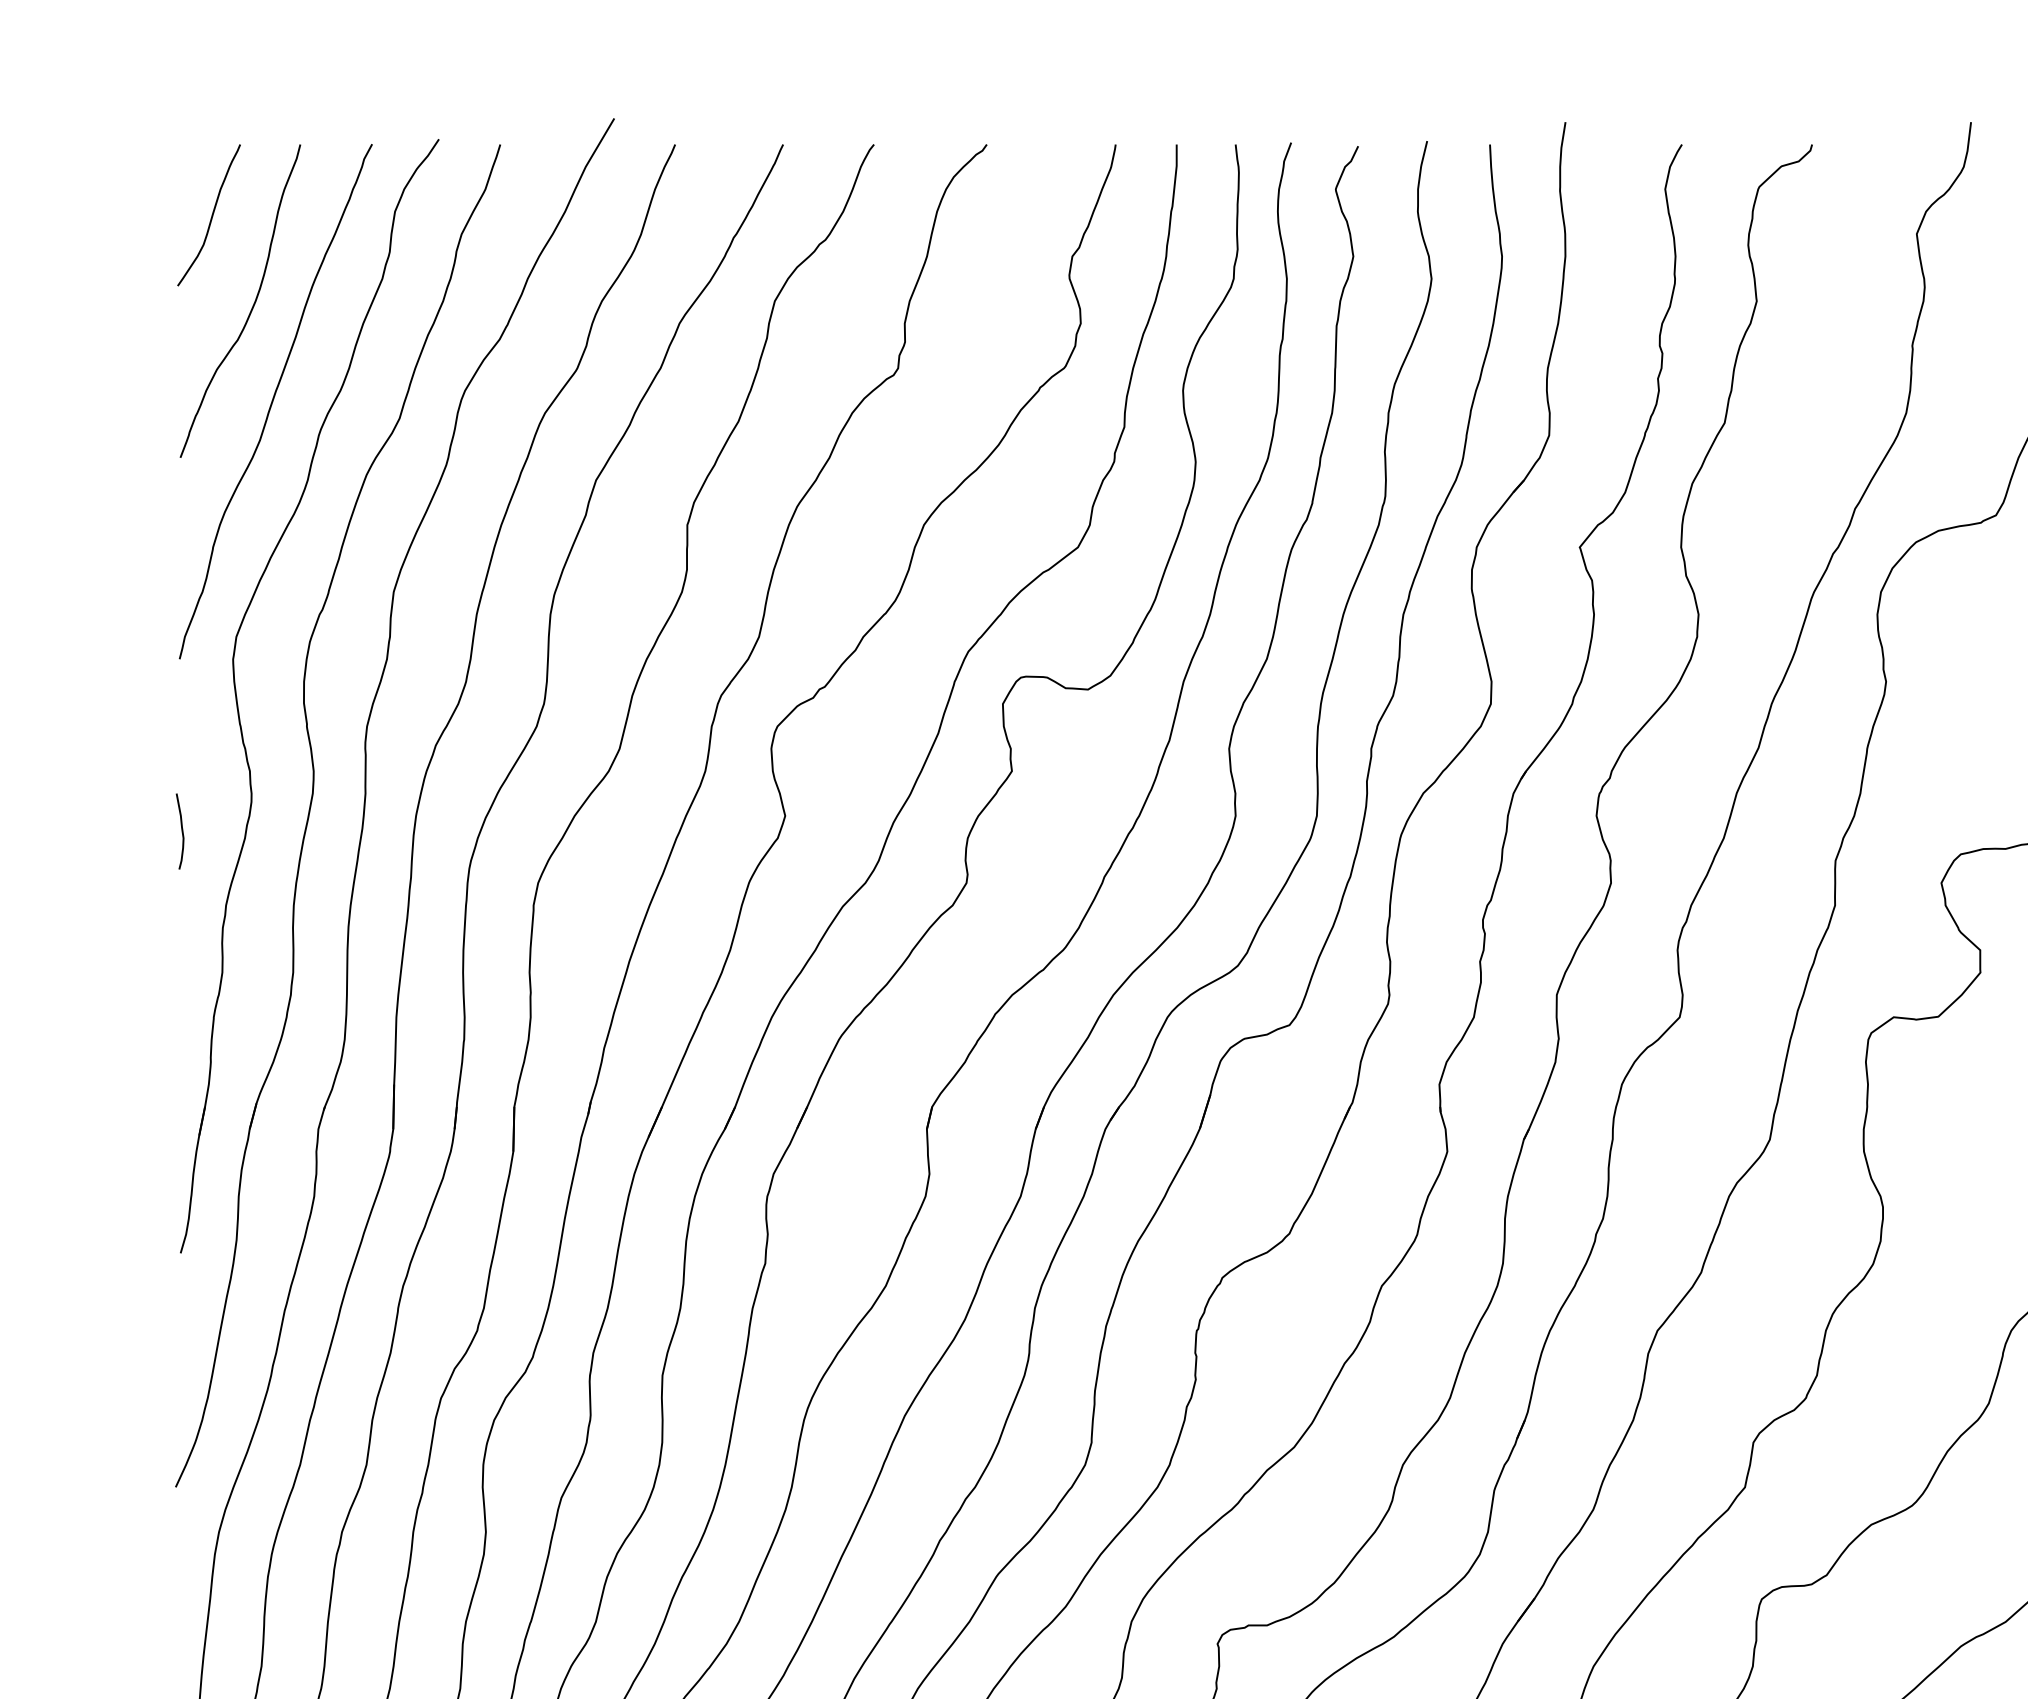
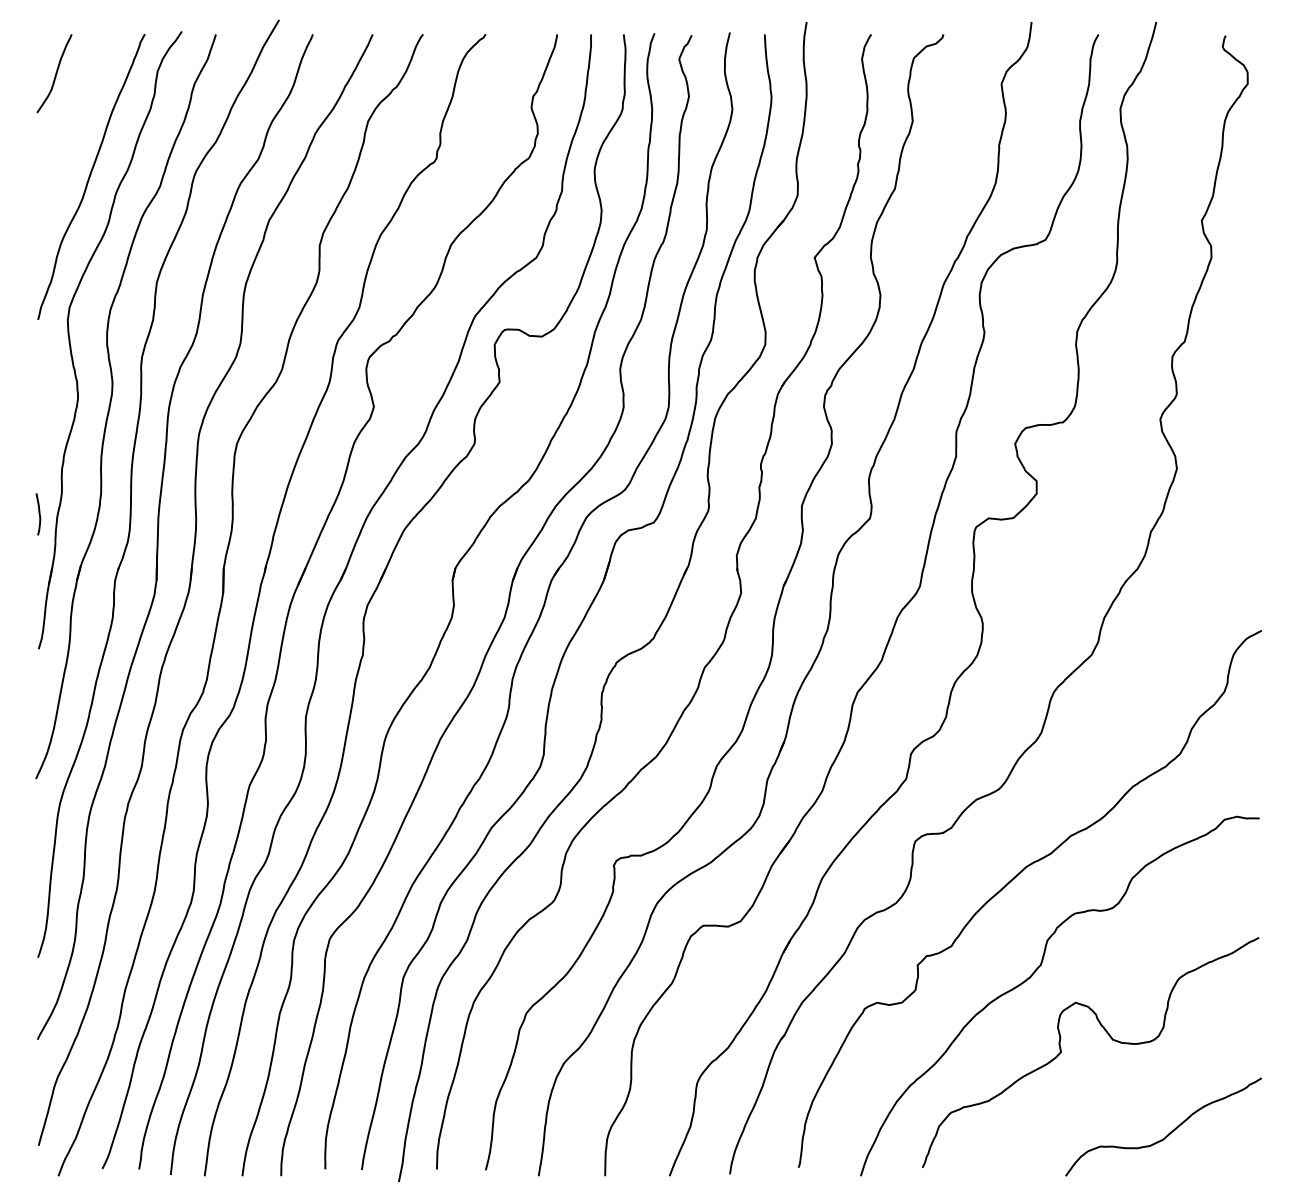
curve: (250, 307) -> (77, 124), removed
curve: (180, 831) -> (38, 514), moved

